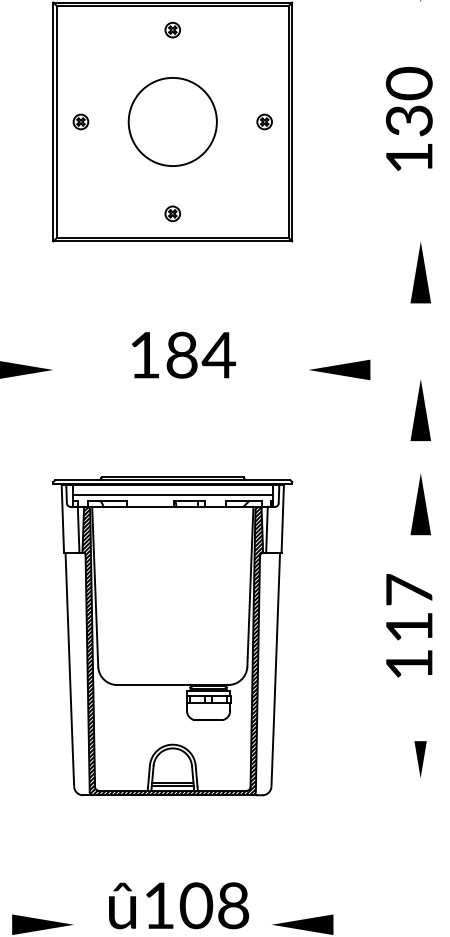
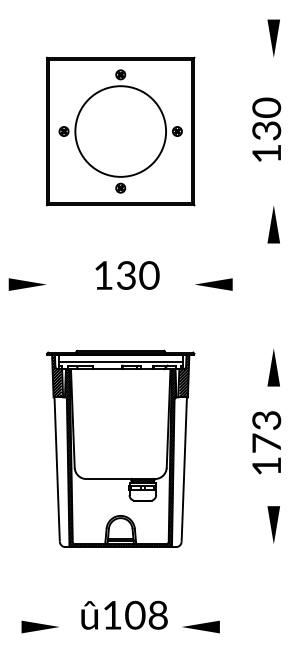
circle: (172, 121) -> (120, 131), size x1.67
text: (201, 355) -> (138, 275), 184 -> 130
part: (339, 369) -> (213, 284), moved
part: (420, 410) -> (273, 309), removed
hatch: (68, 518) -> (56, 376), added
hatch: (276, 518) -> (184, 376), added
text: (408, 607) -> (266, 431), 117 -> 173
part: (420, 758) -> (273, 524), size x1.67

